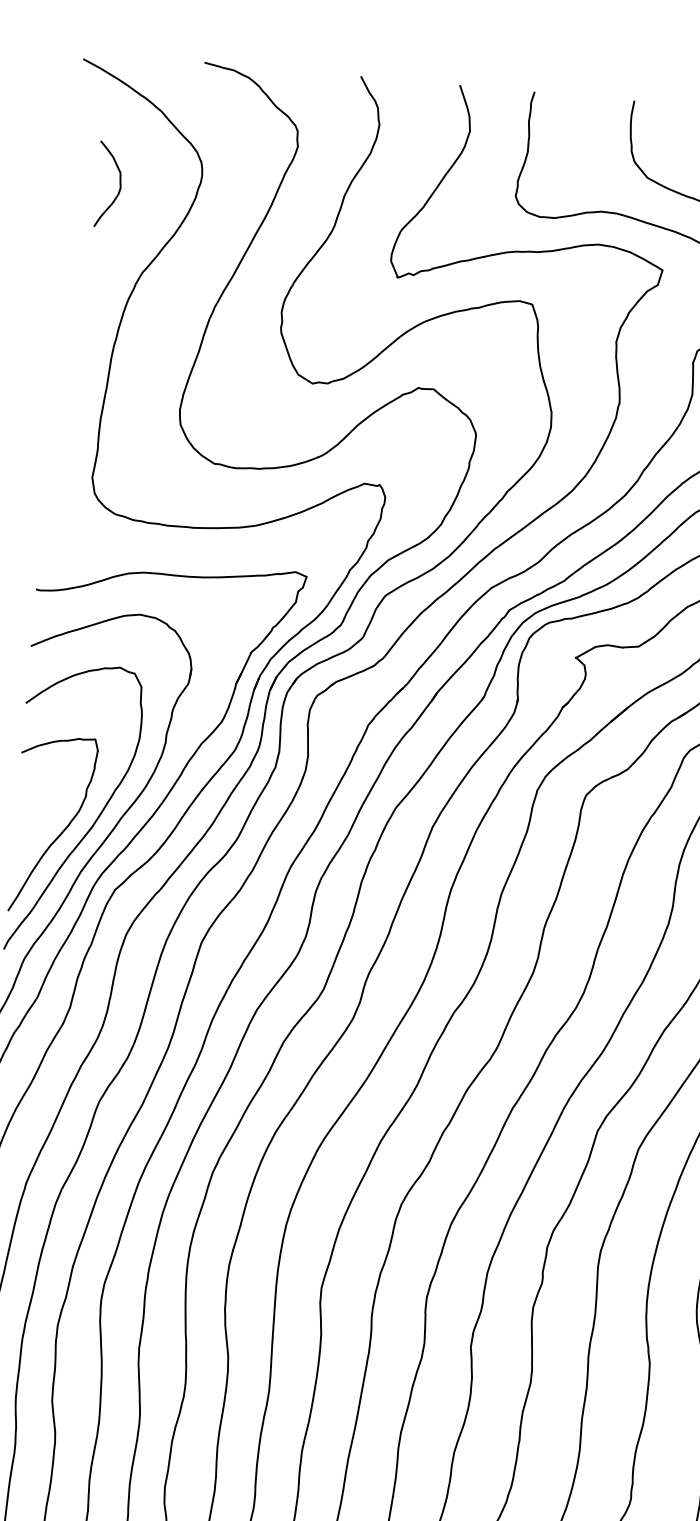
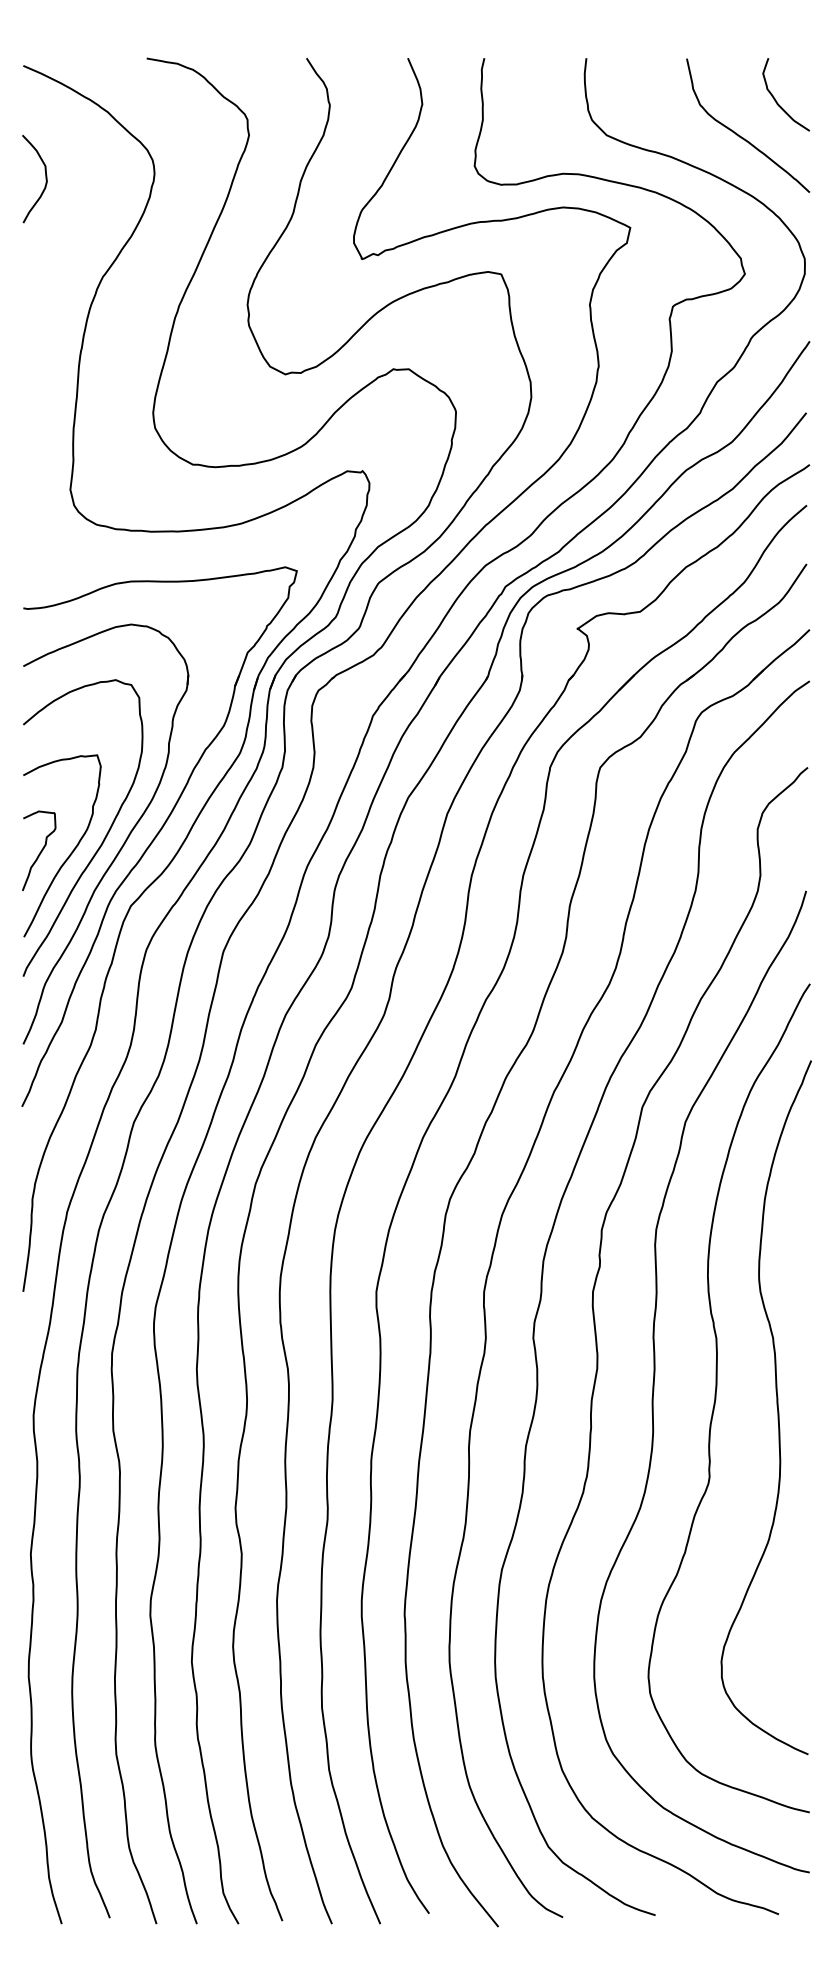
curve: (119, 186) -> (45, 179), moved
curve: (31, 828) -> (40, 851), added

